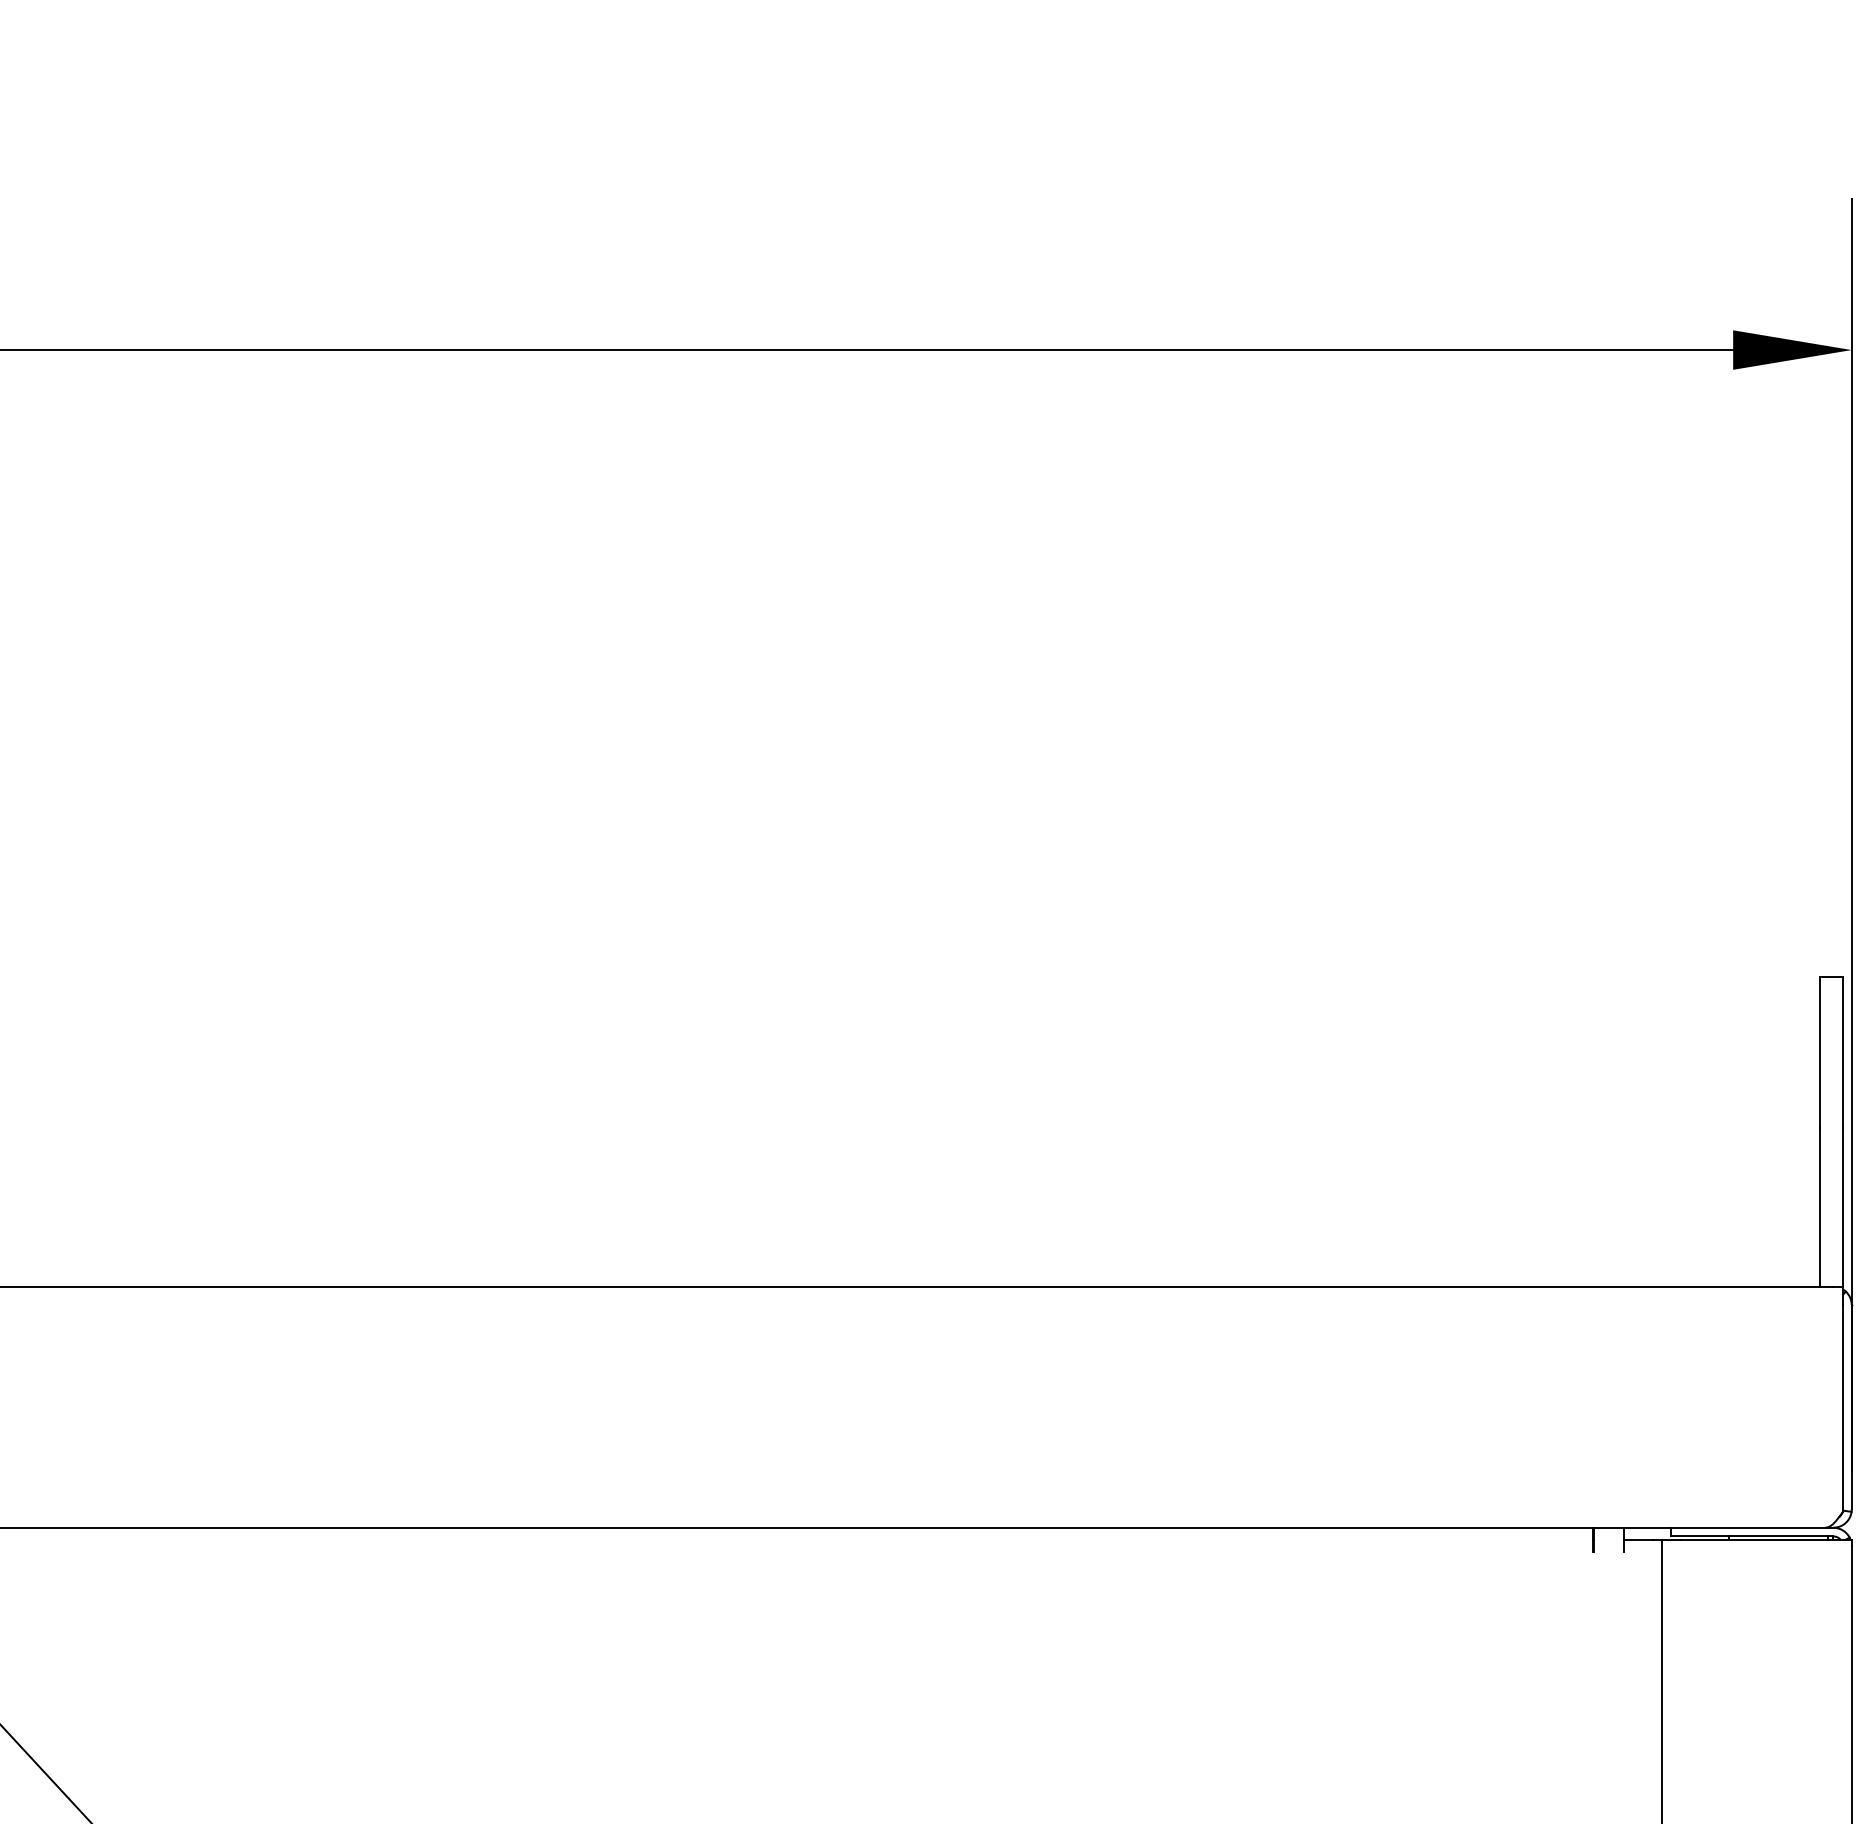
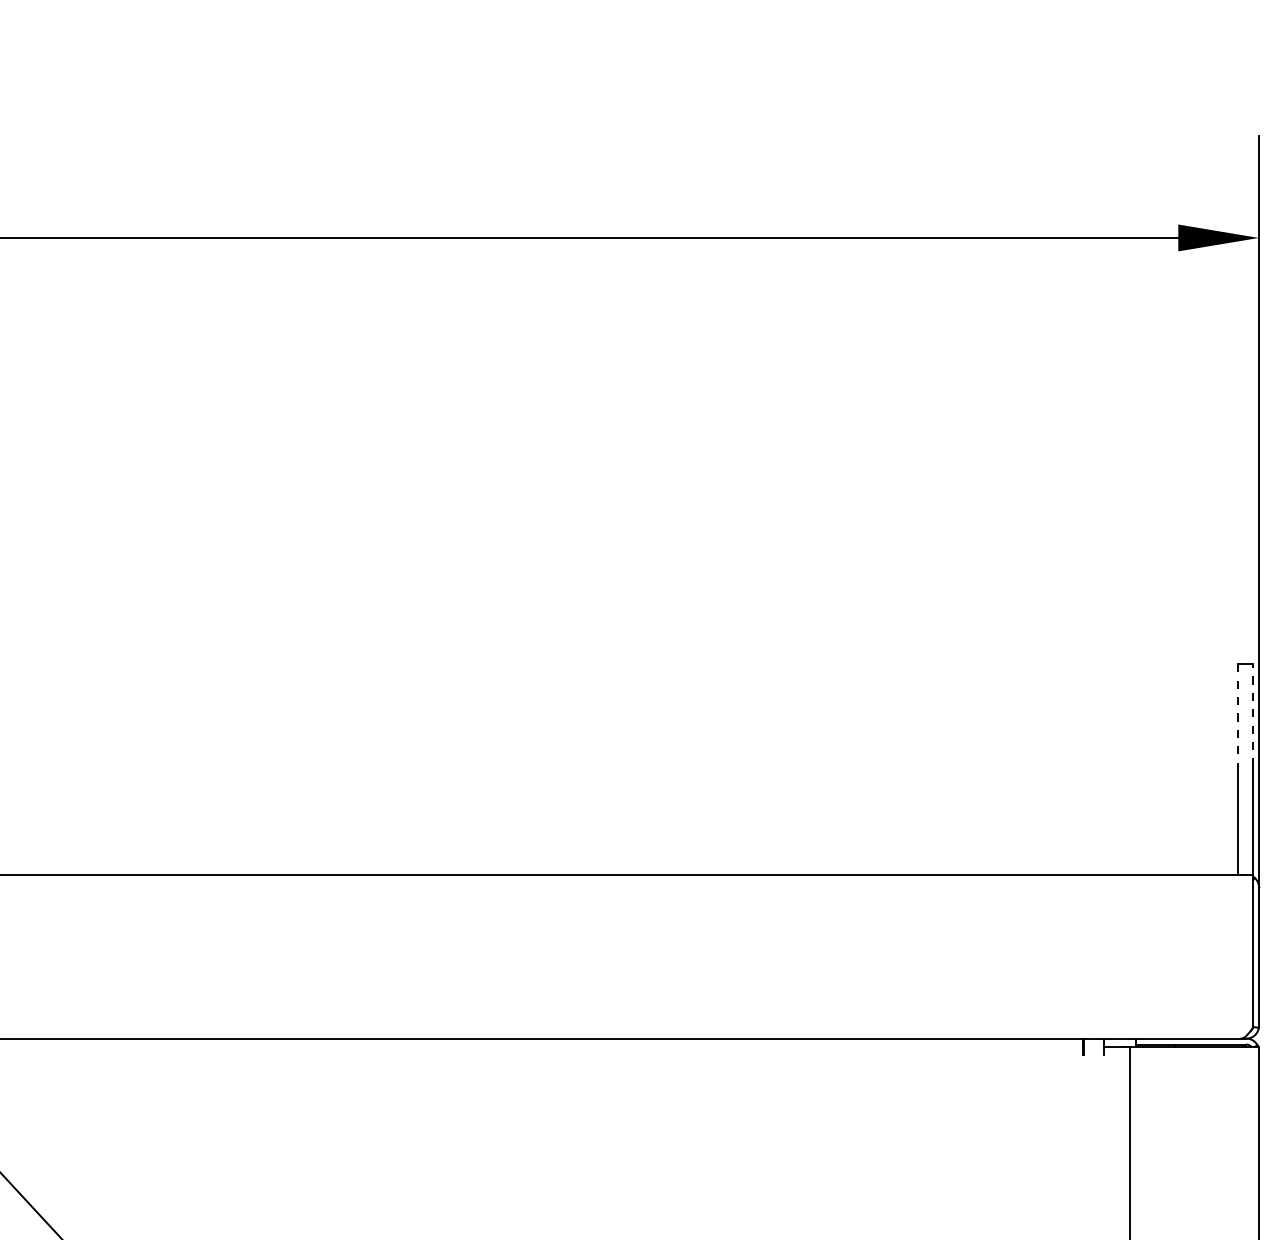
line: (1843, 1051) -> (1253, 714), solid -> dashed
line: (1820, 1052) -> (1237, 715), solid -> dashed

